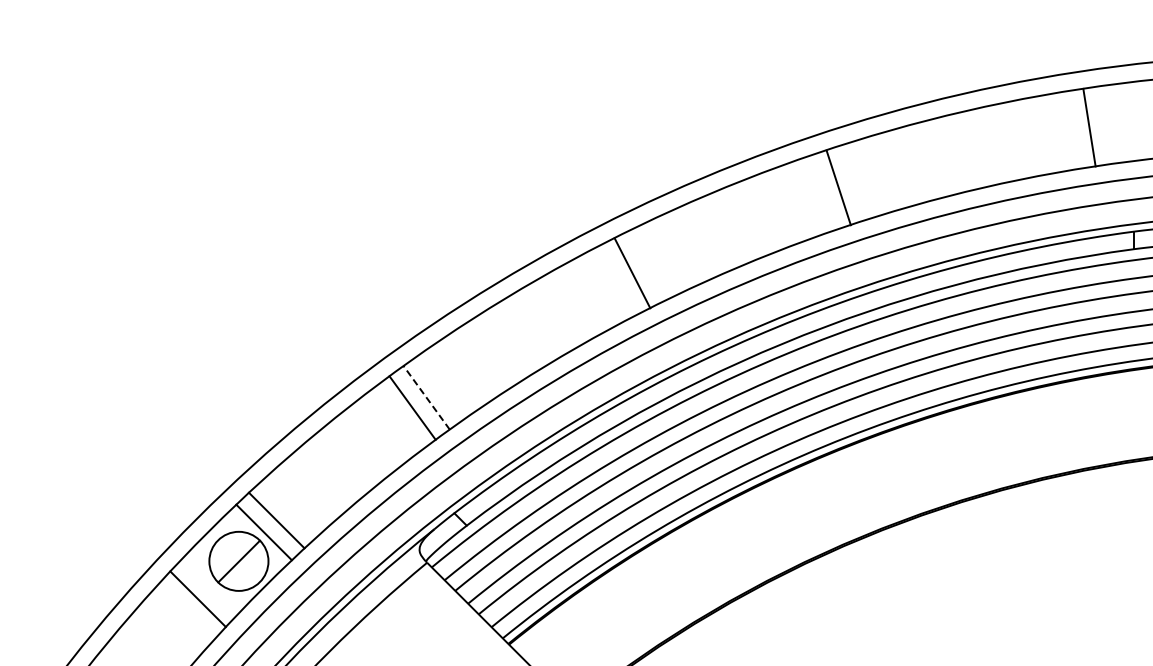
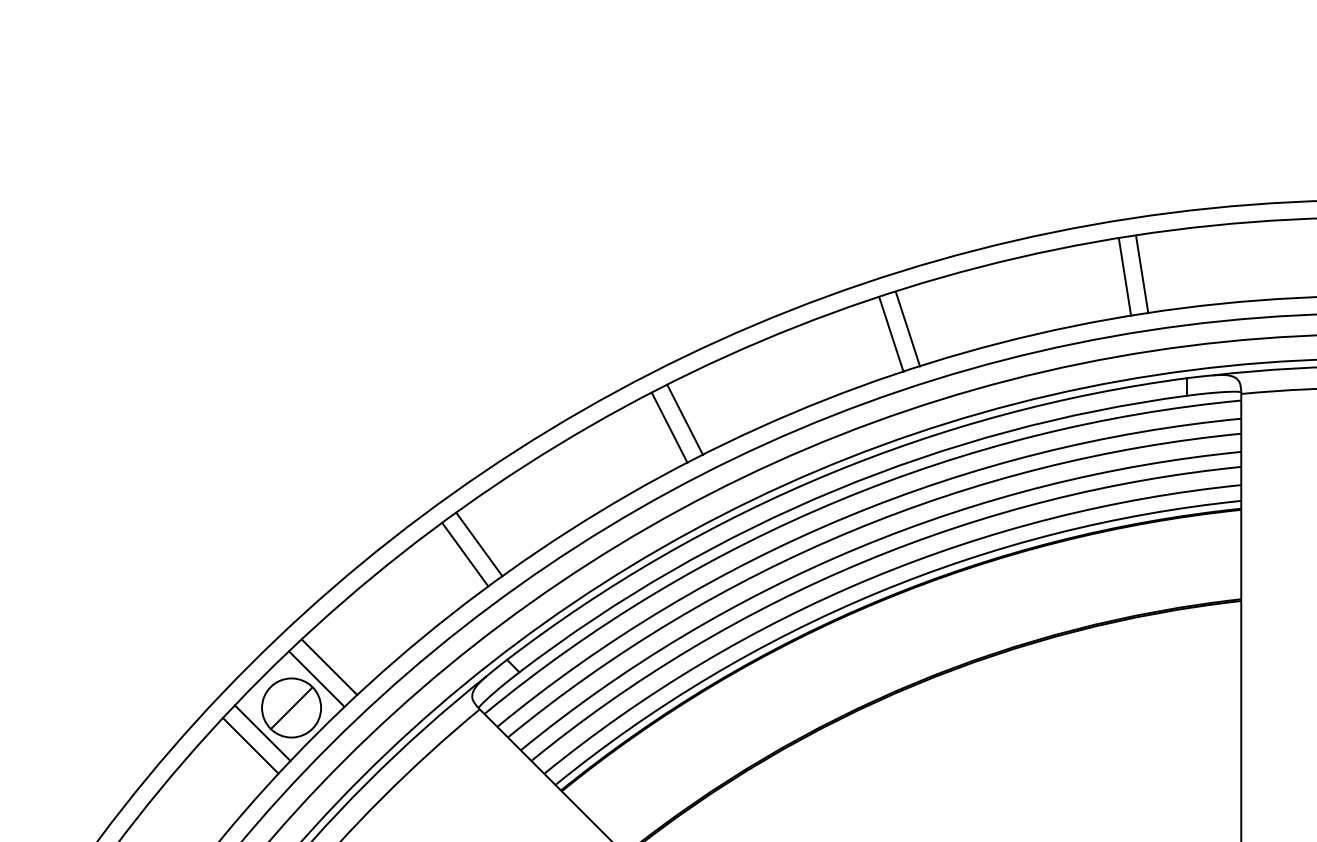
line: (1071, 129) -> (1124, 276), added
line: (854, 181) -> (907, 328), added
line: (616, 280) -> (669, 427), added
line: (426, 397) -> (479, 544), dashed -> solid
line: (209, 585) -> (262, 732), added

